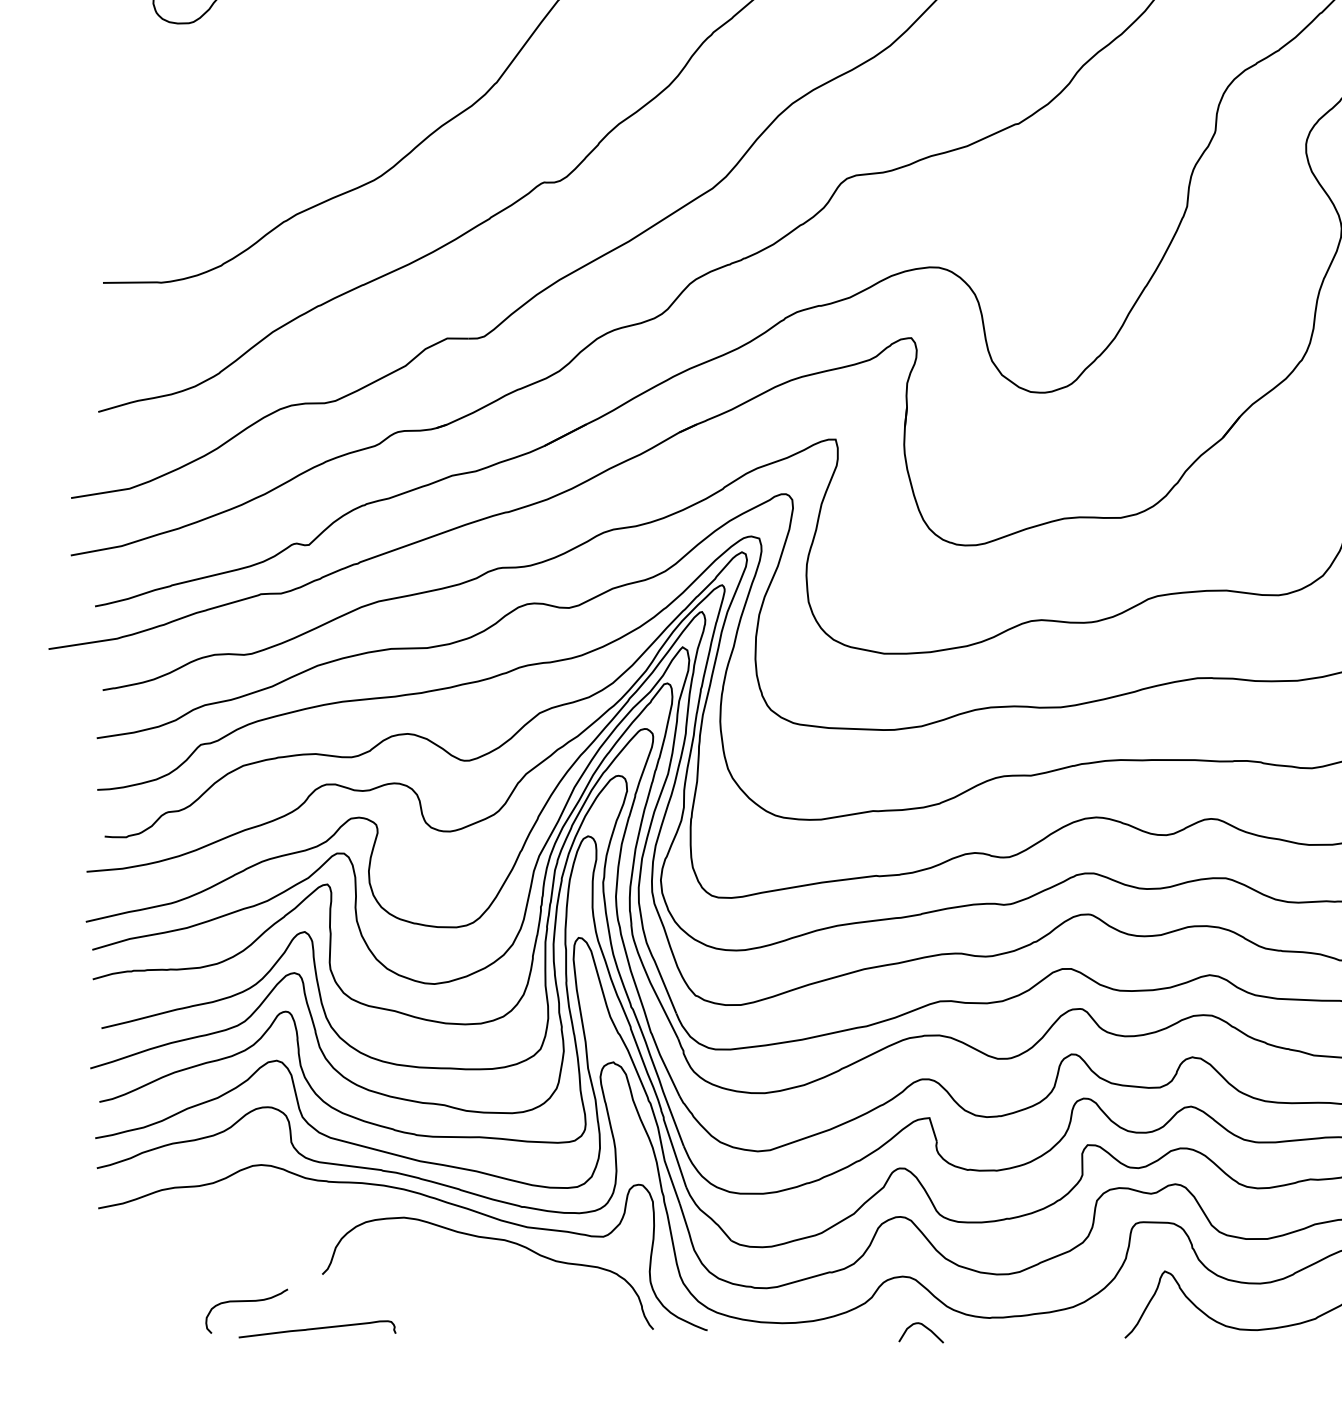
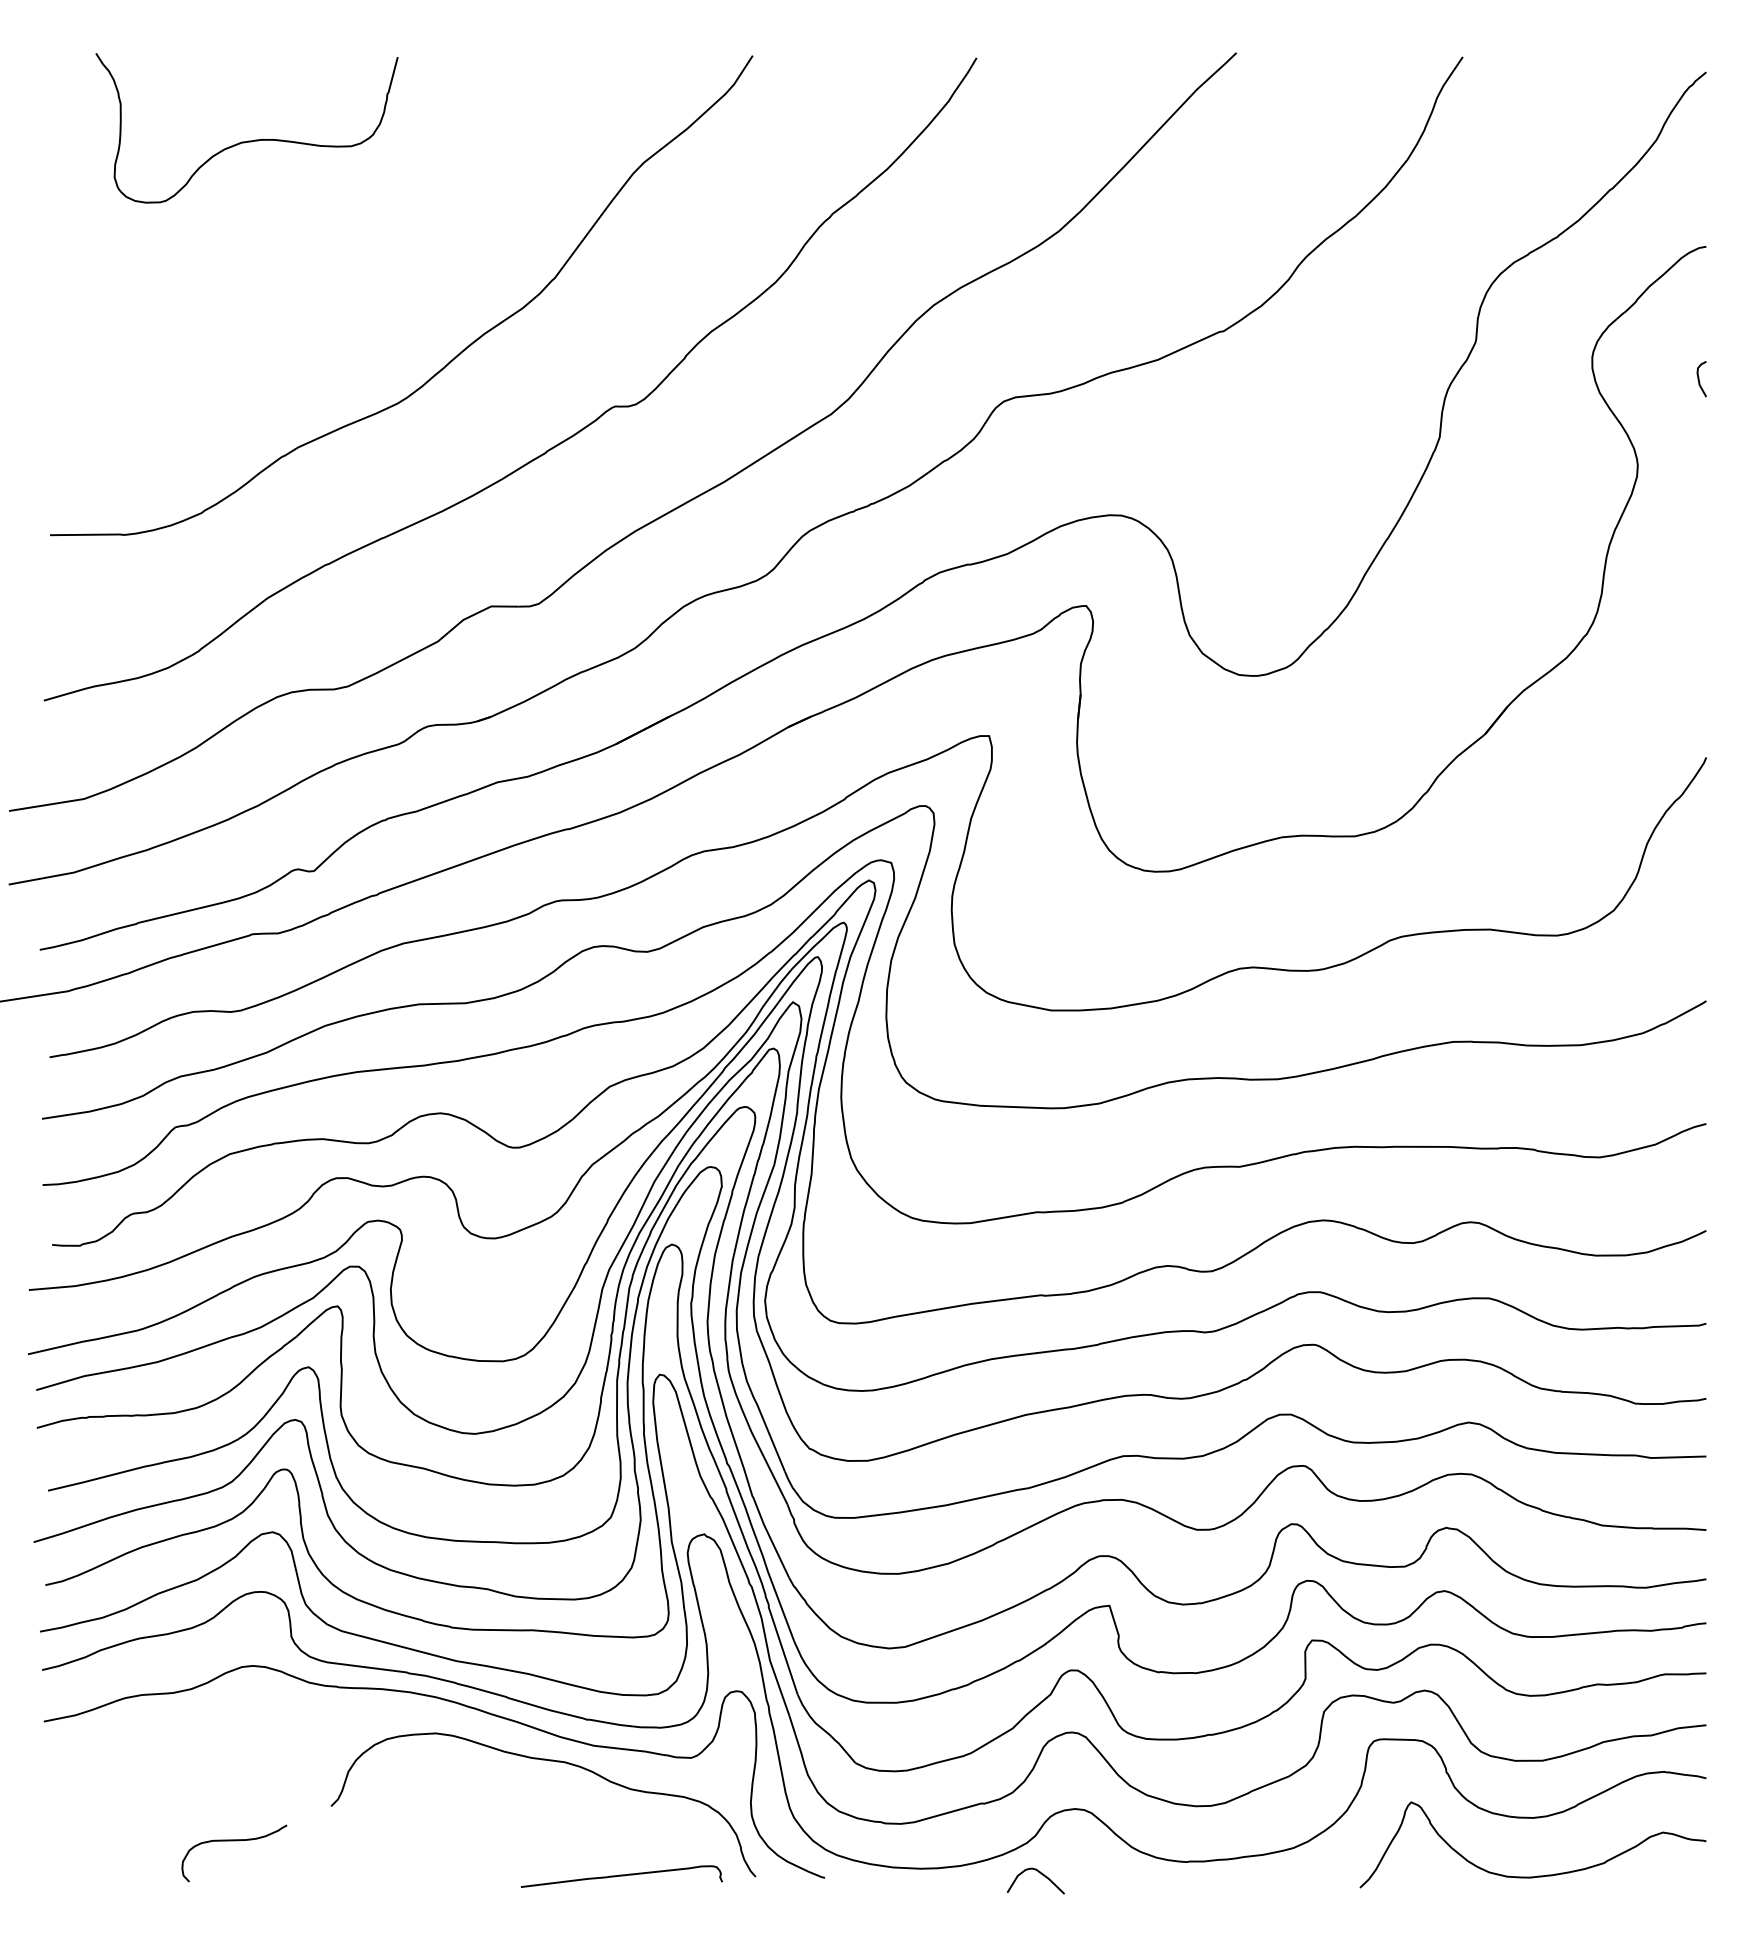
curve: (924, 1326) -> (1039, 1873), moved
curve: (317, 1329) -> (621, 1876), moved

